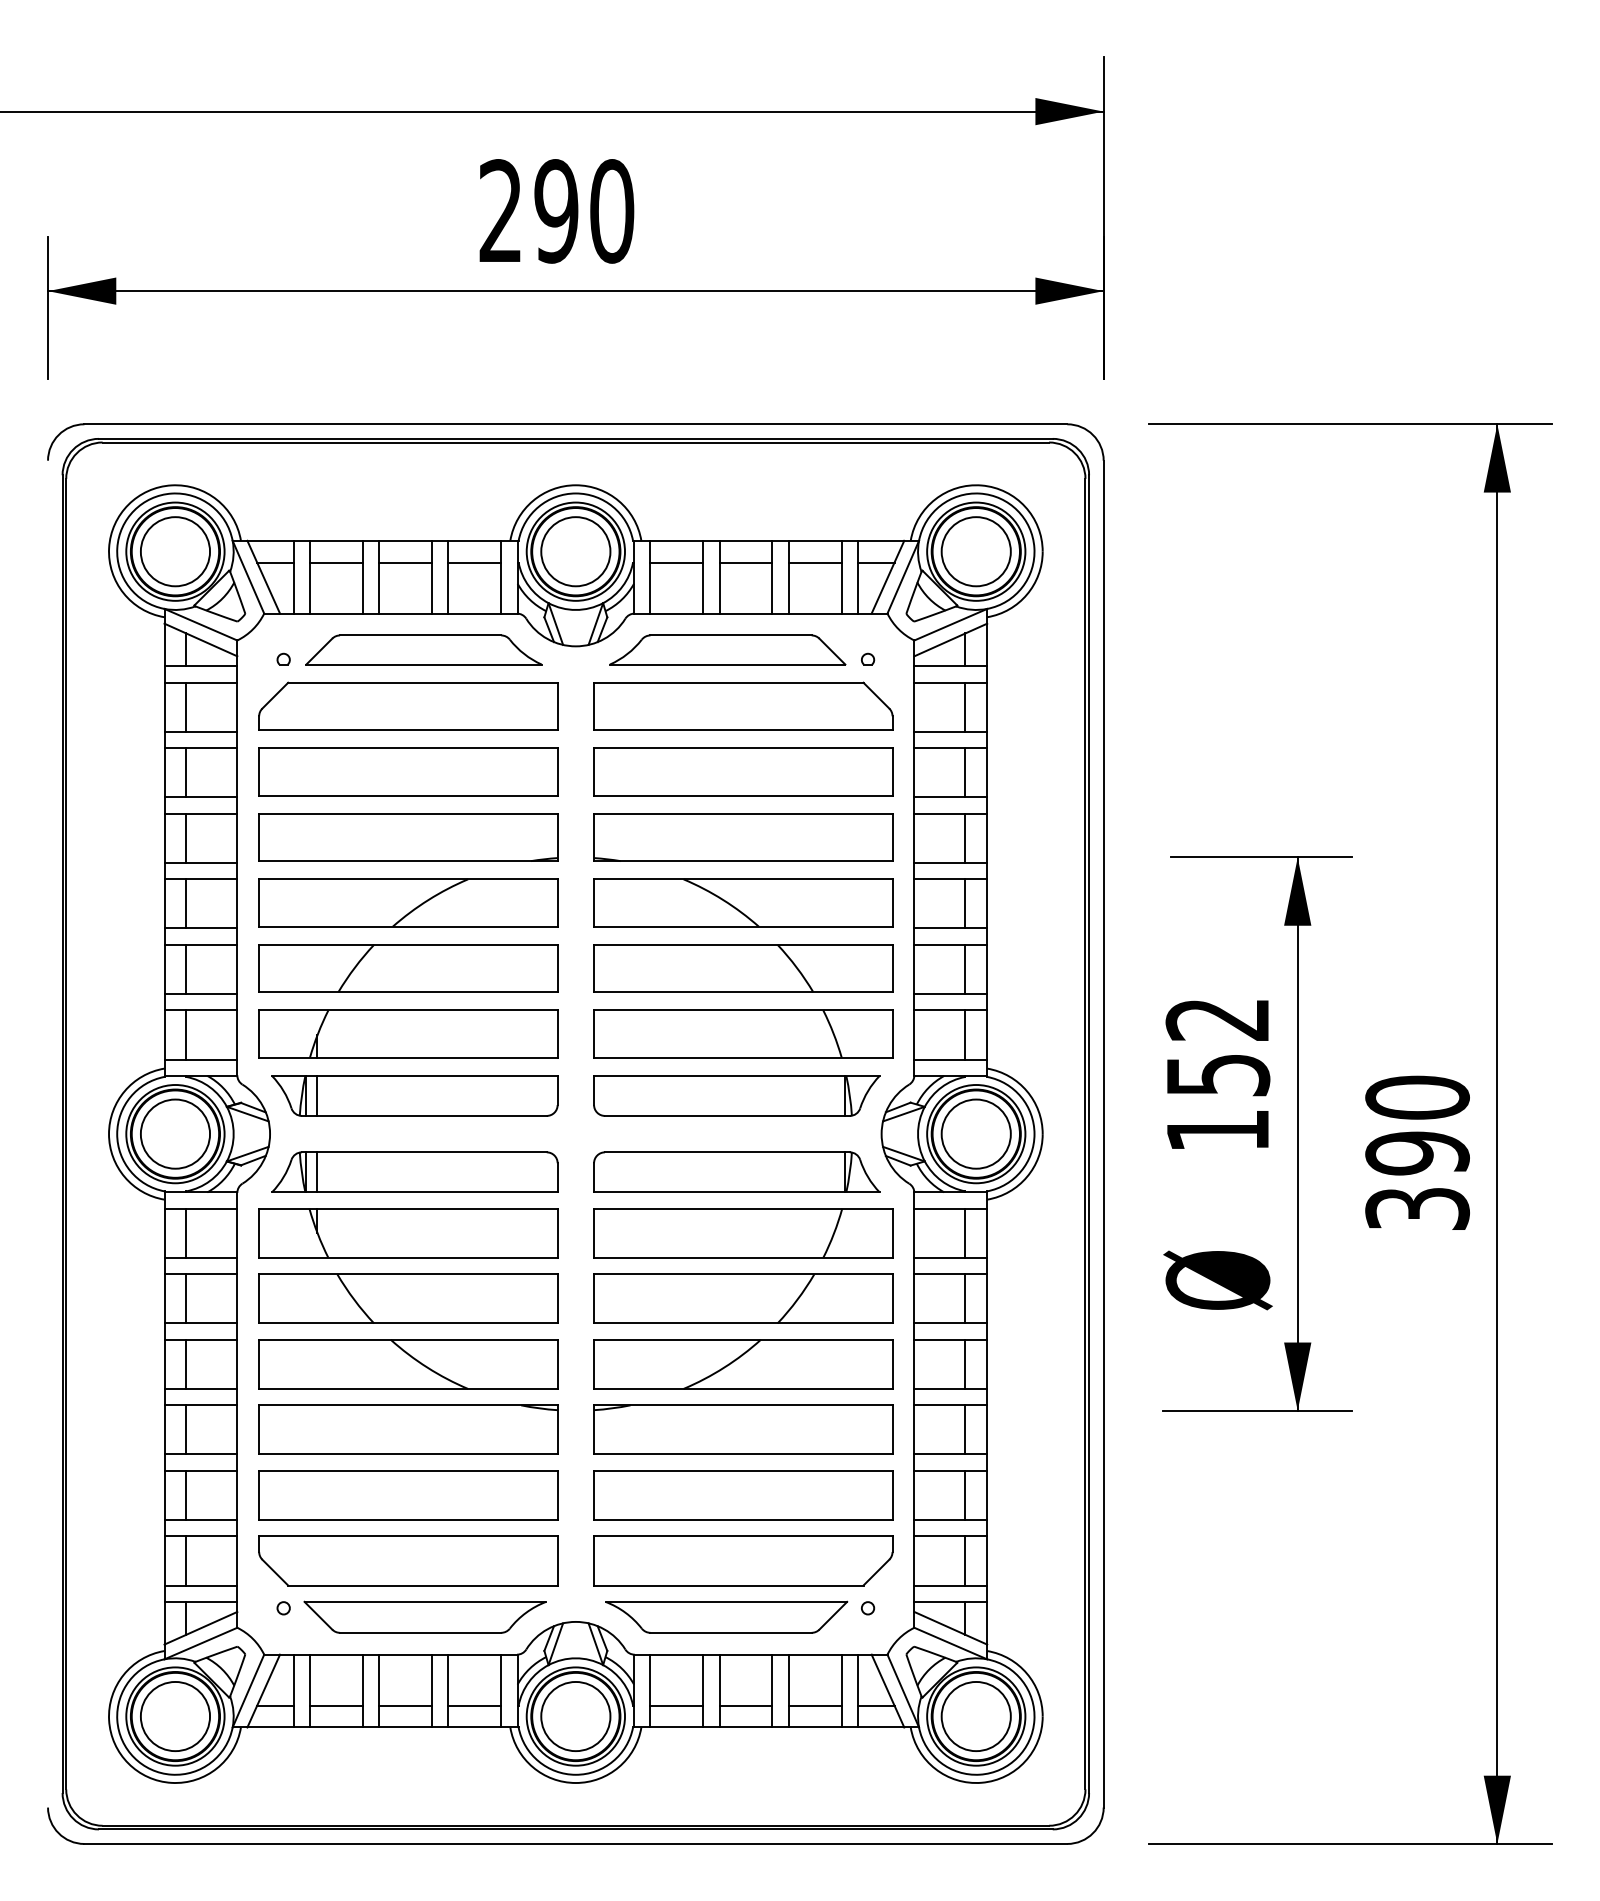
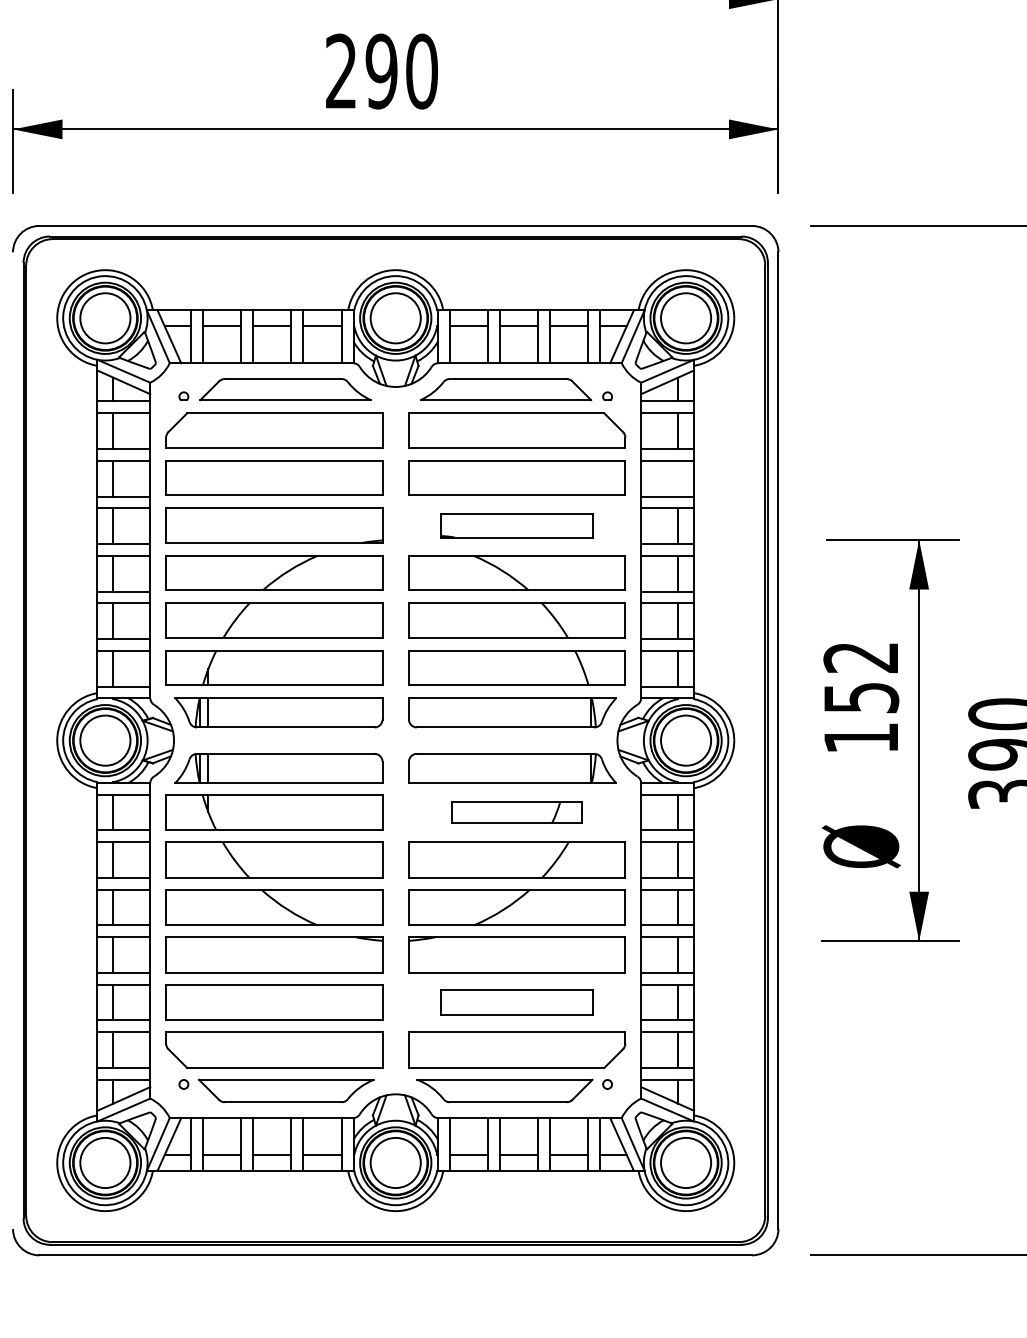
line: (965, 772) -> (678, 478), removed
part: (743, 837) -> (517, 525), size x0.7
part: (743, 1233) -> (517, 812), size x0.6
part: (743, 1495) -> (517, 1002), size x0.7

